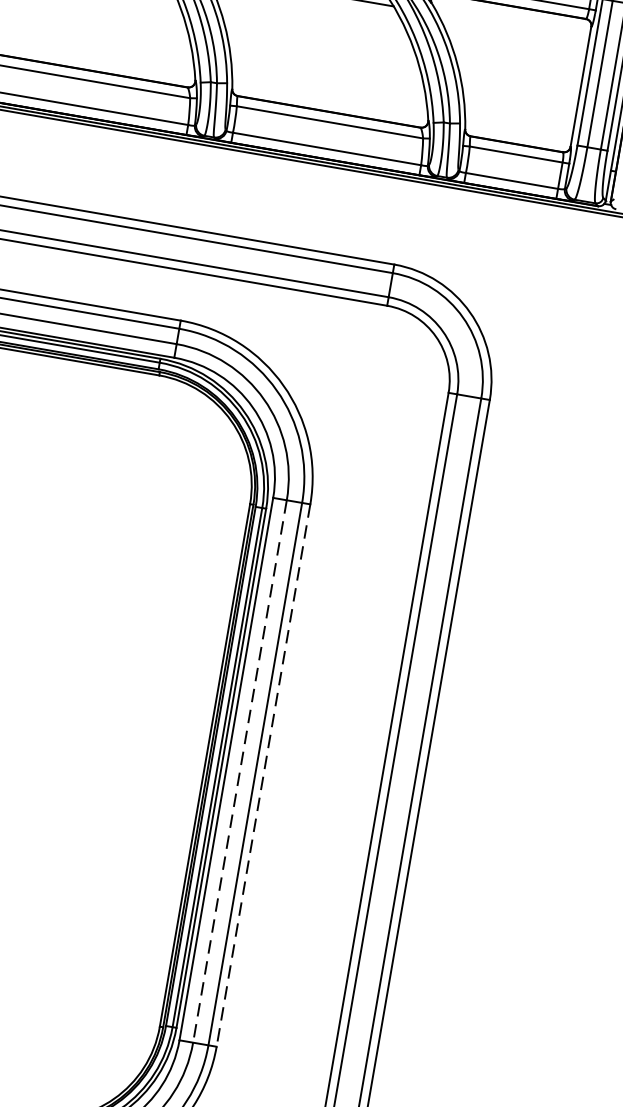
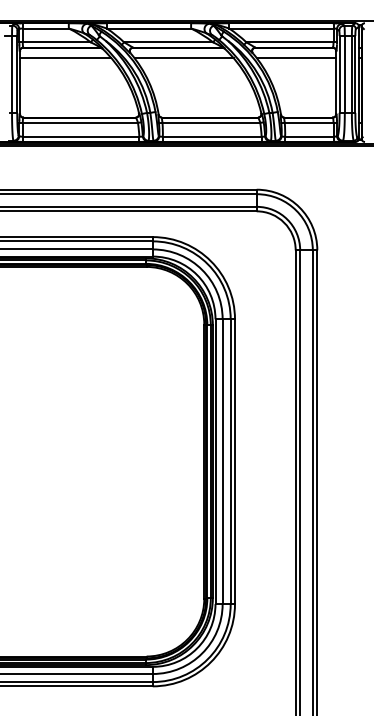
line: (513, 27) -> (296, 58), added
line: (239, 772) -> (222, 462), dashed -> solid
line: (264, 777) -> (235, 462), dashed -> solid

